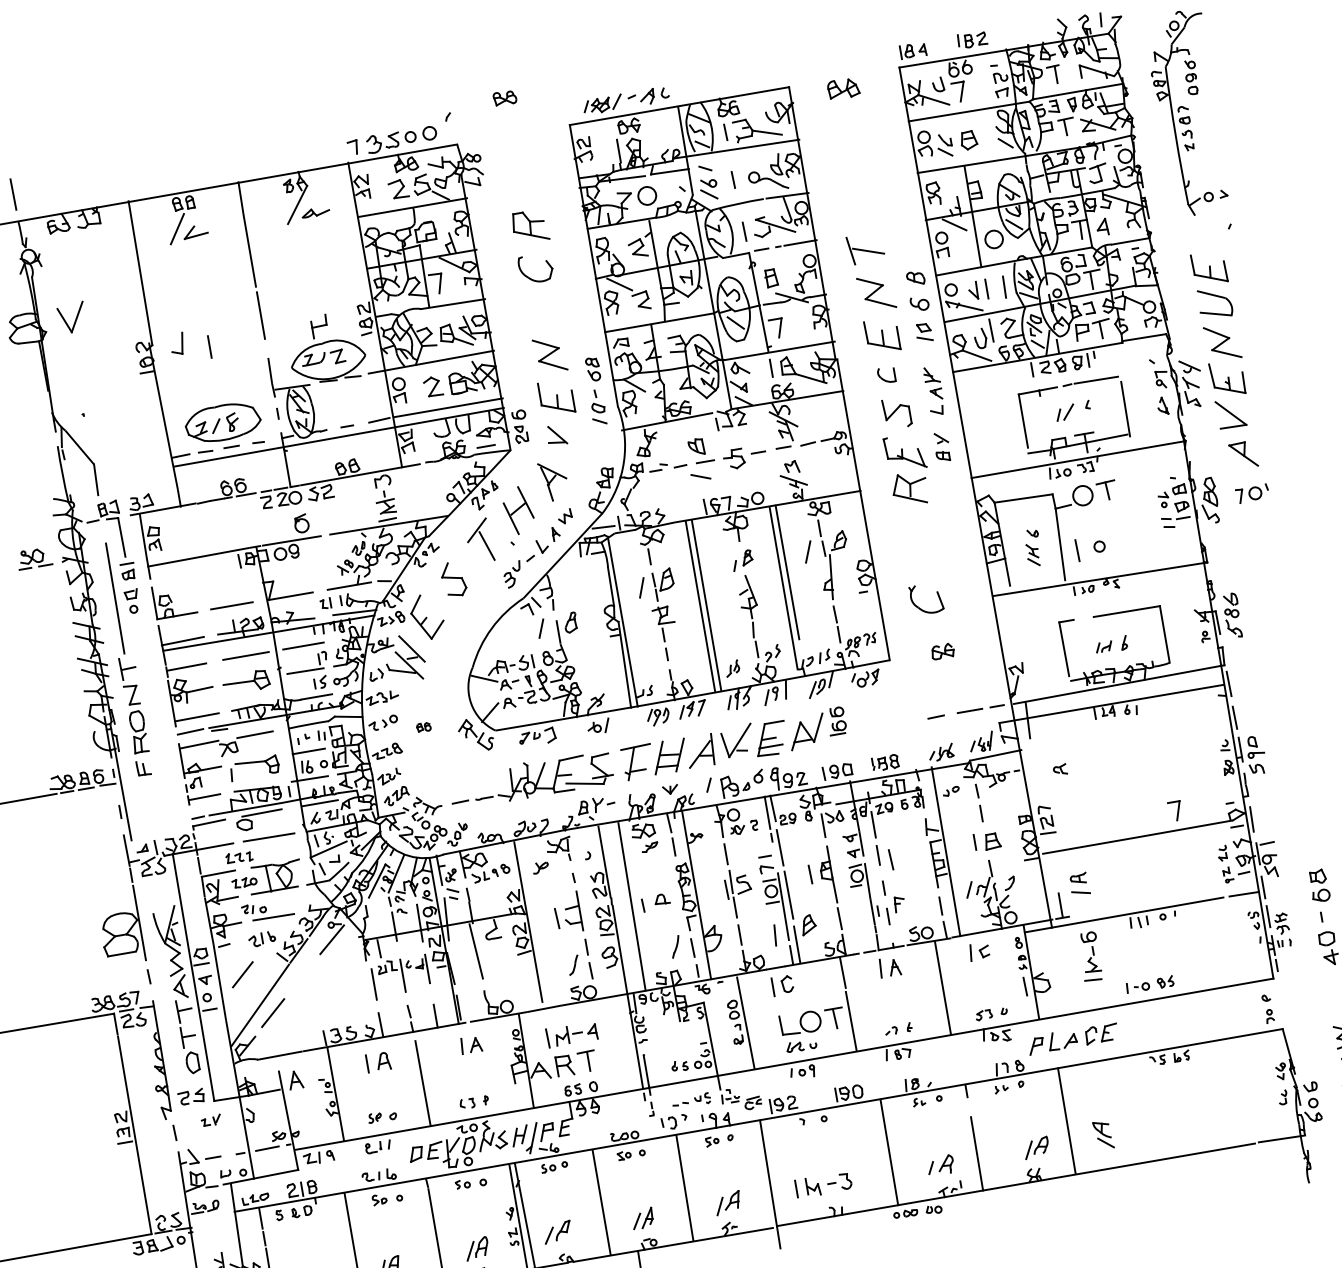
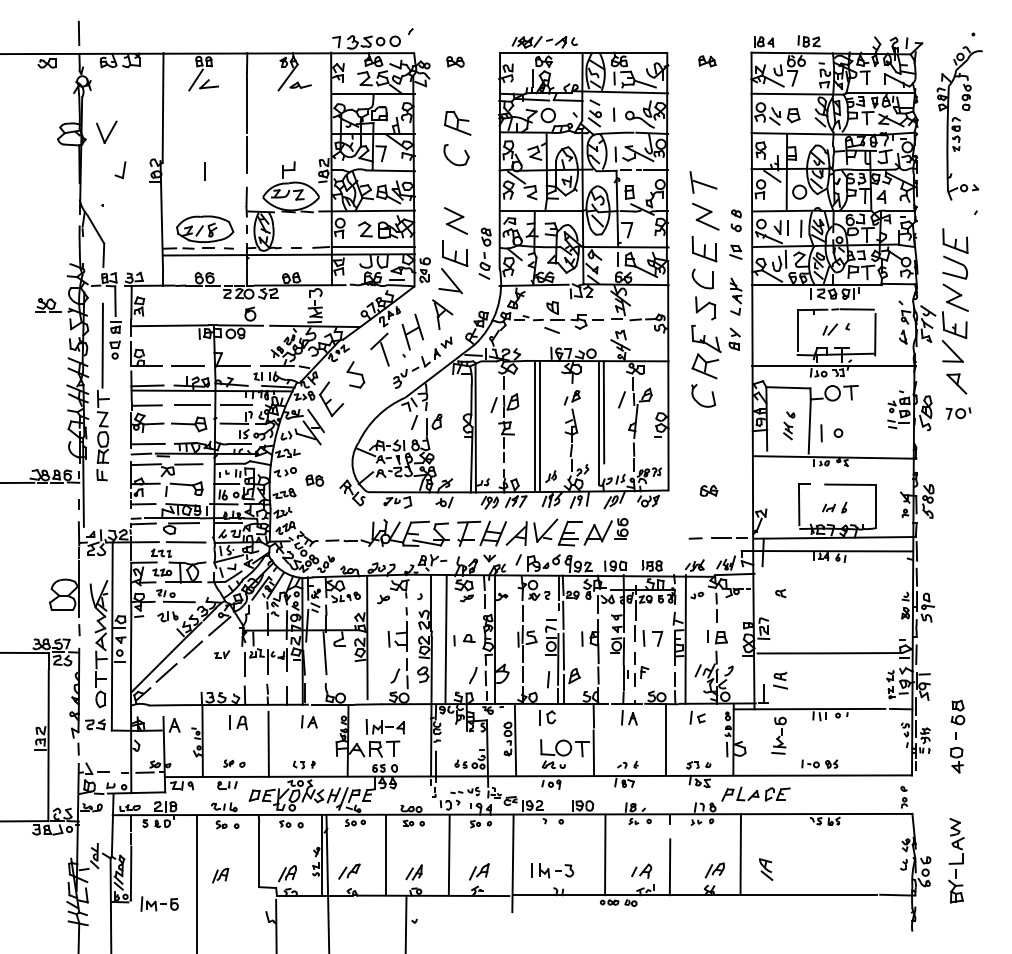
part: (843, 89) -> (707, 61), size x0.71
part: (504, 97) -> (455, 61), moved
part: (916, 291) -> (735, 220), size x0.71
part: (177, 344) -> (120, 170), moved
part: (886, 374) -> (702, 278), size x1.67
part: (556, 435) -> (450, 281), size x1.67
part: (919, 606) -> (697, 400), moved
part: (423, 727) -> (314, 480), size x1.67
part: (1174, 810) -> (657, 638), moved
line: (243, 974) -> (193, 649), moved
part: (211, 1120) -> (222, 654), moved

